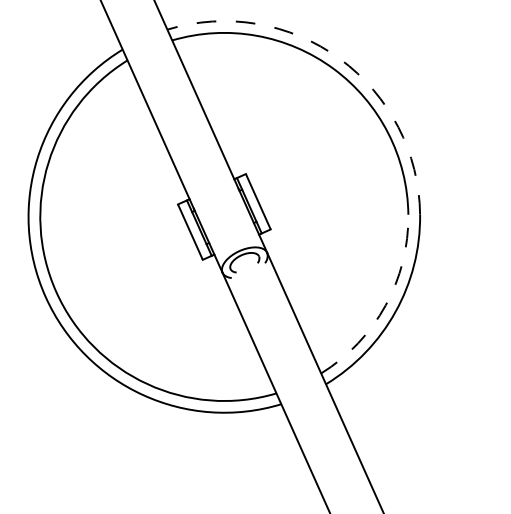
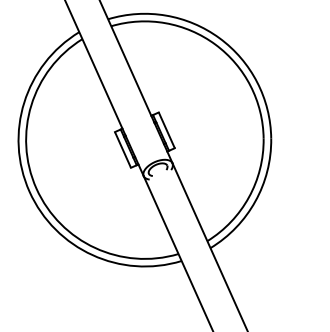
arc: (339, 59) -> (219, 38), dashed -> solid
arc: (384, 305) -> (248, 197), dashed -> solid

